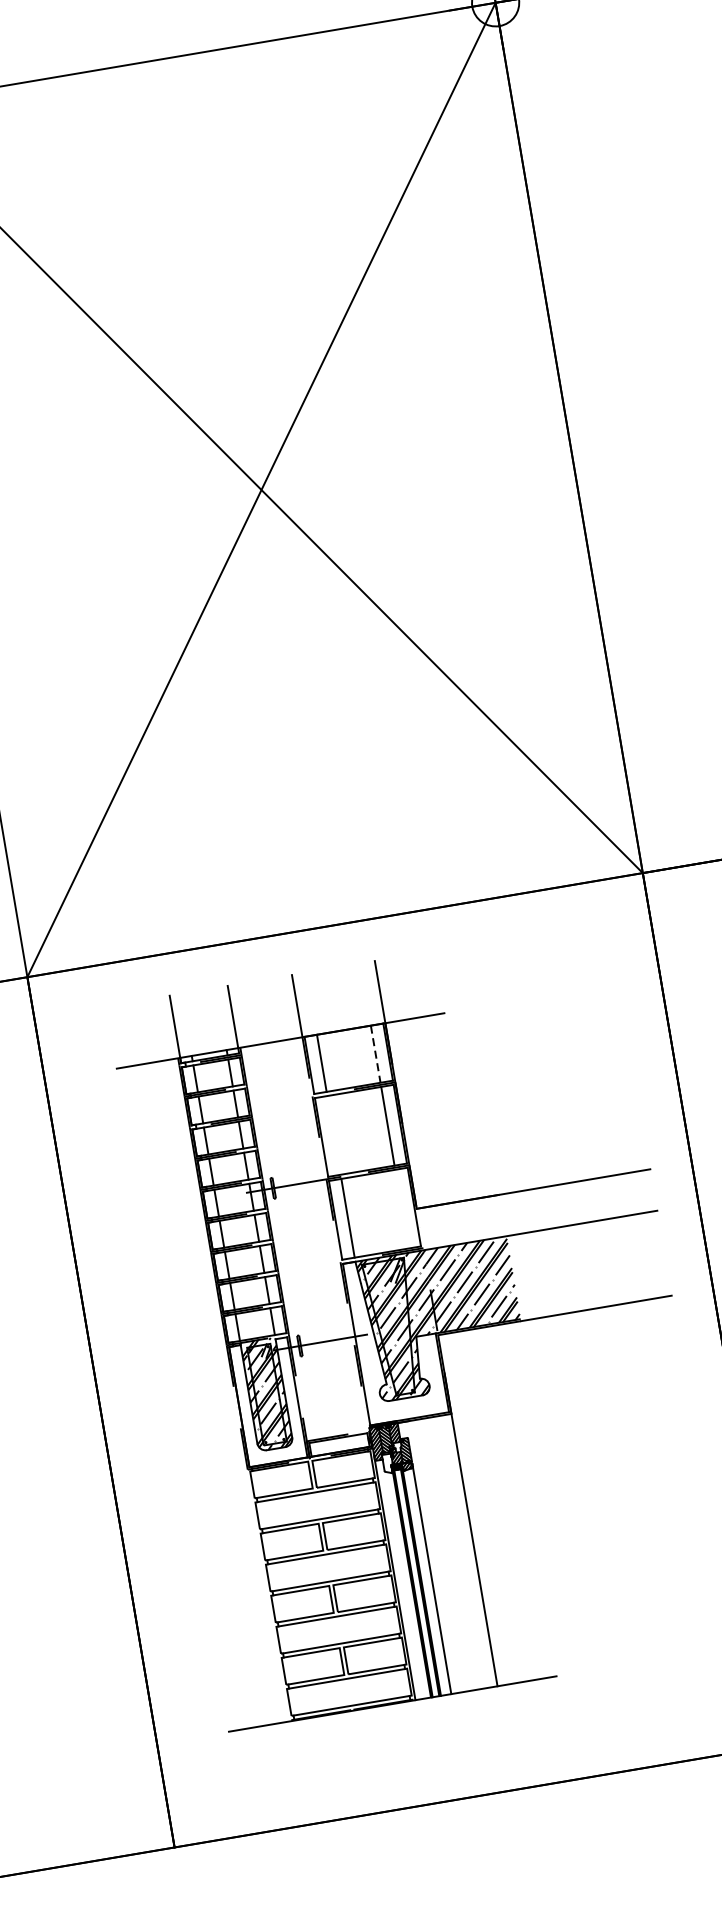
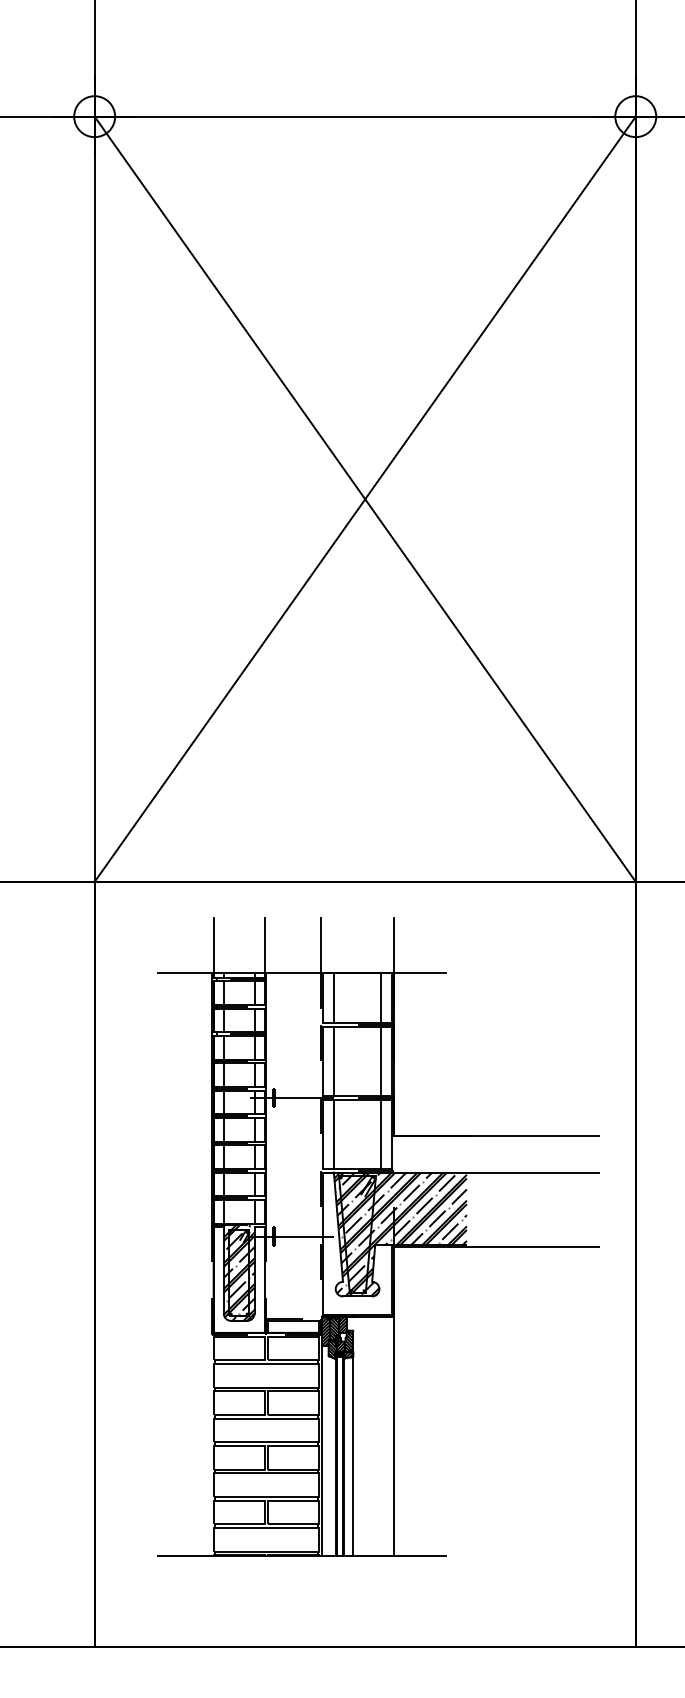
line: (376, 1054) -> (381, 998), dashed -> solid
line: (333, 1135) -> (333, 1061), added
line: (402, 1208) -> (381, 1133), added
hatch: (387, 1463) -> (332, 1349), added

